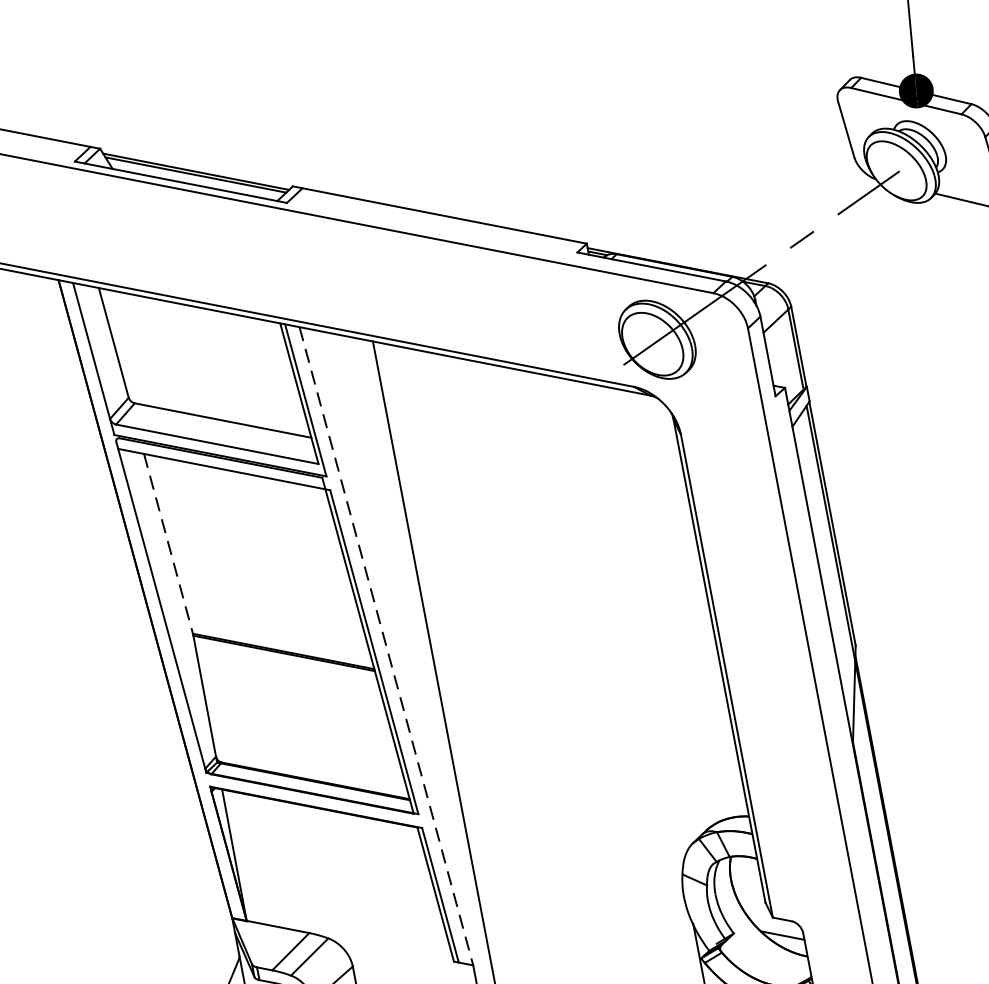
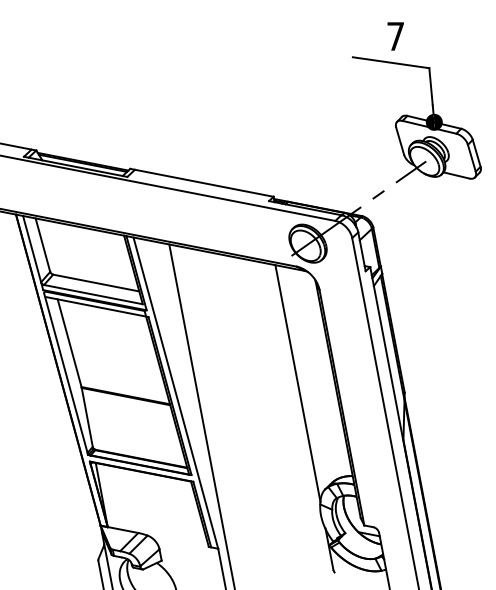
line: (168, 544) -> (69, 343), dashed -> solid
line: (635, 626) -> (297, 383), added
line: (387, 647) -> (176, 393), dashed -> solid

